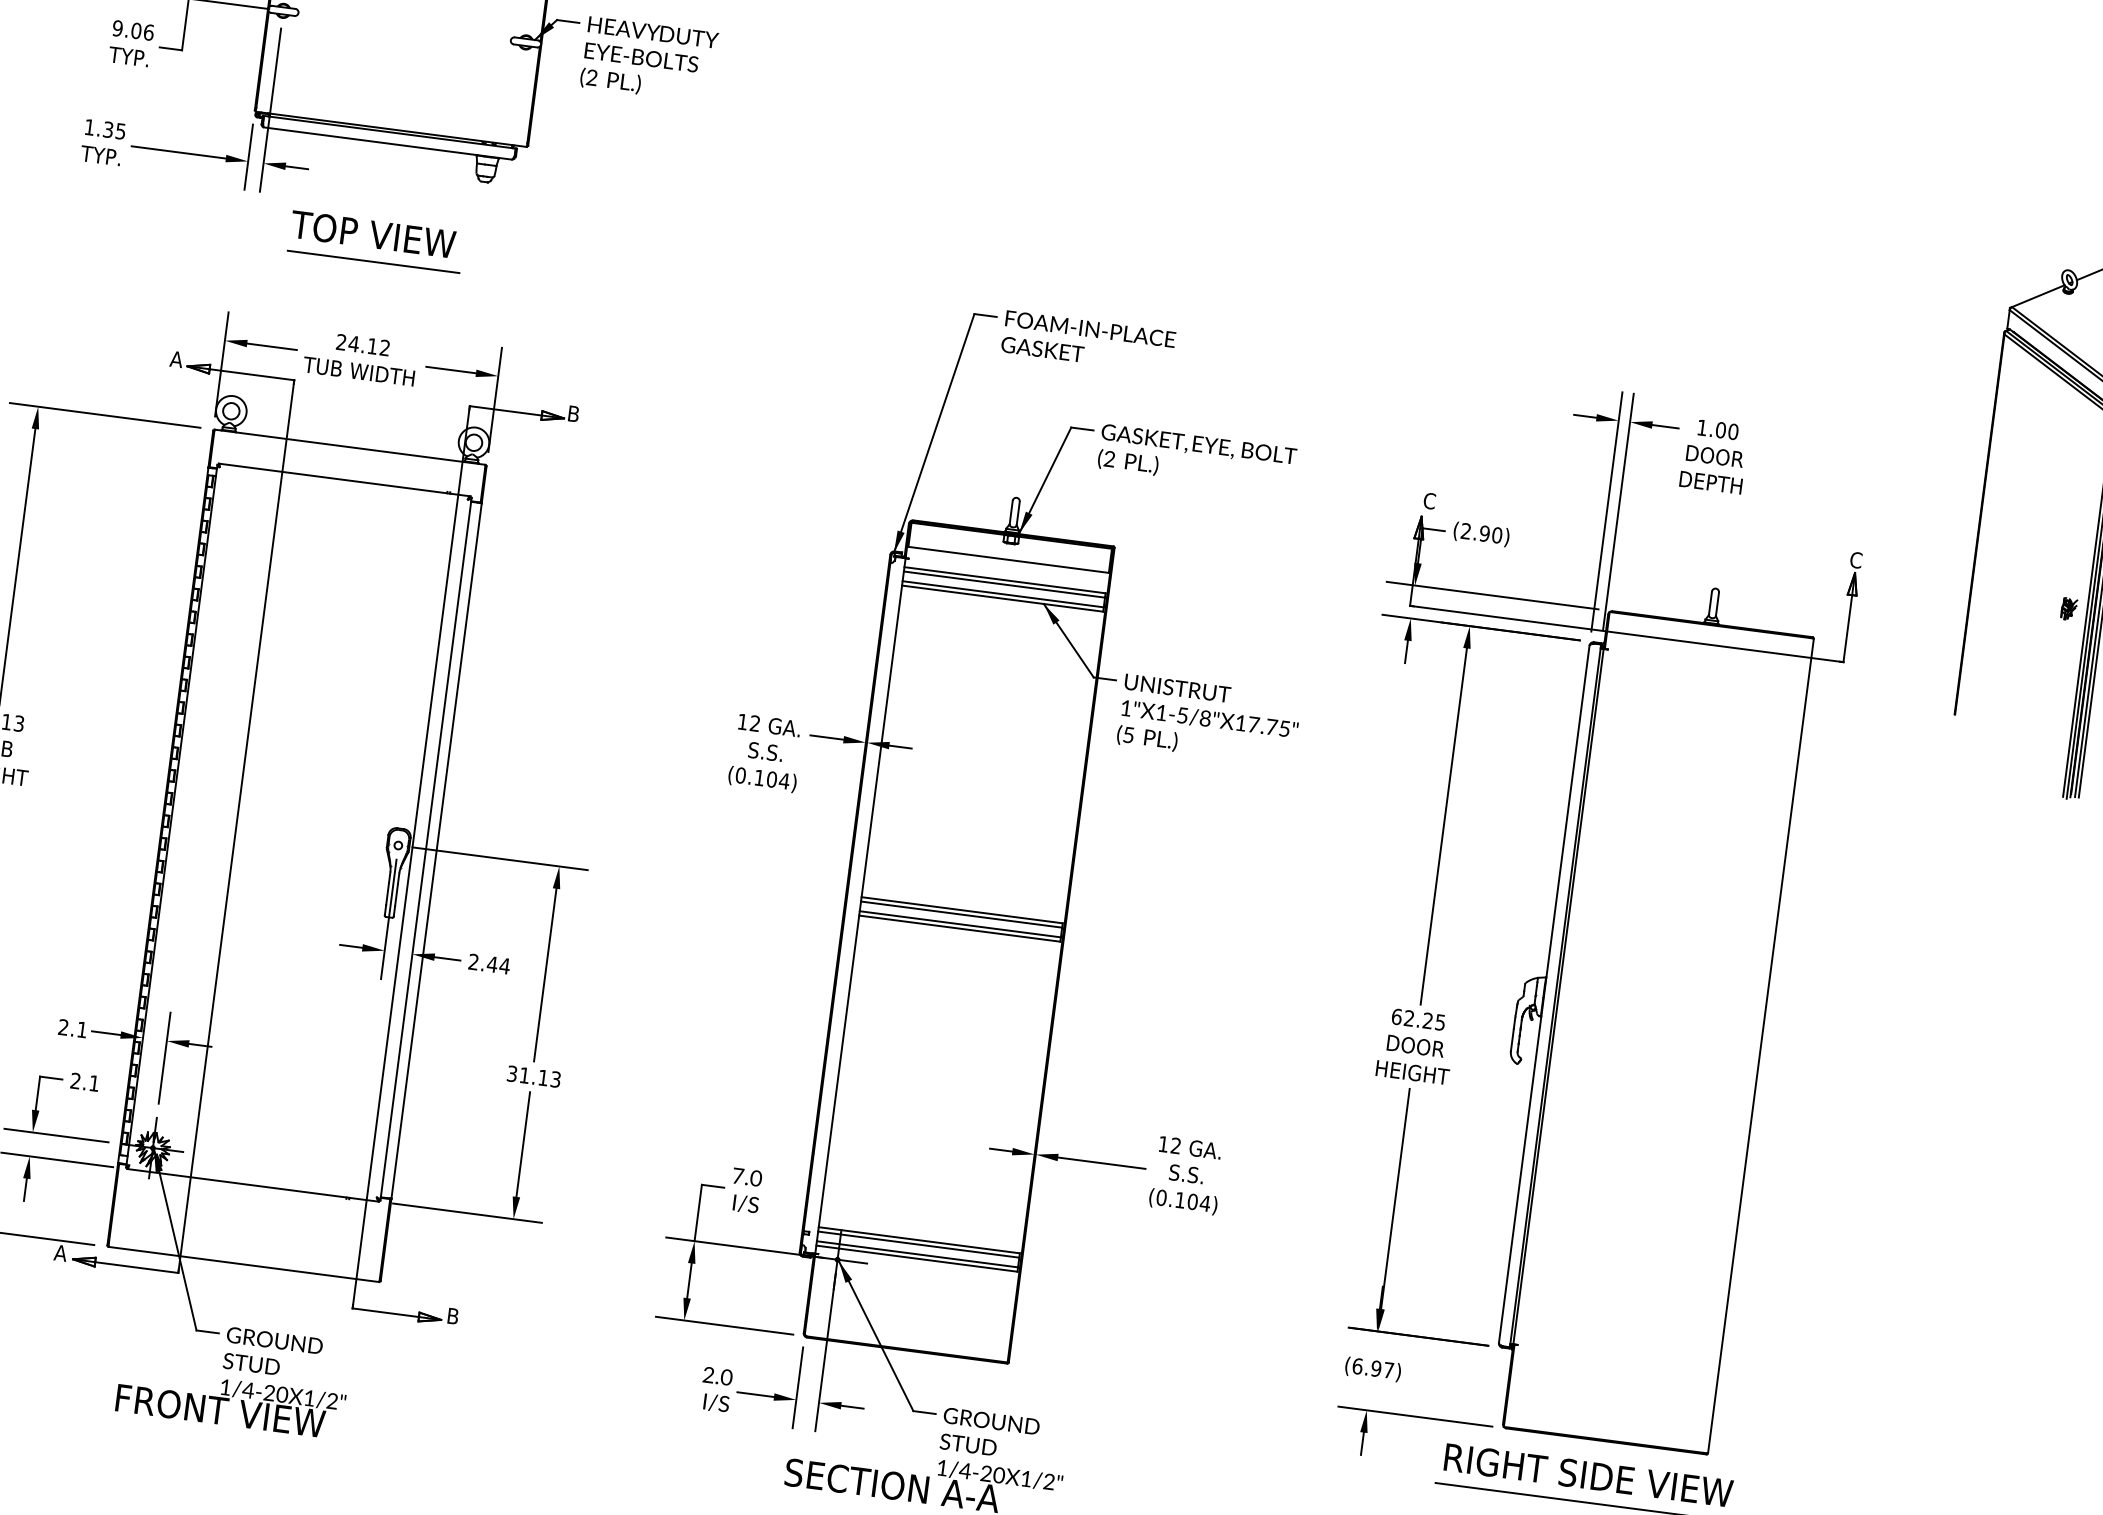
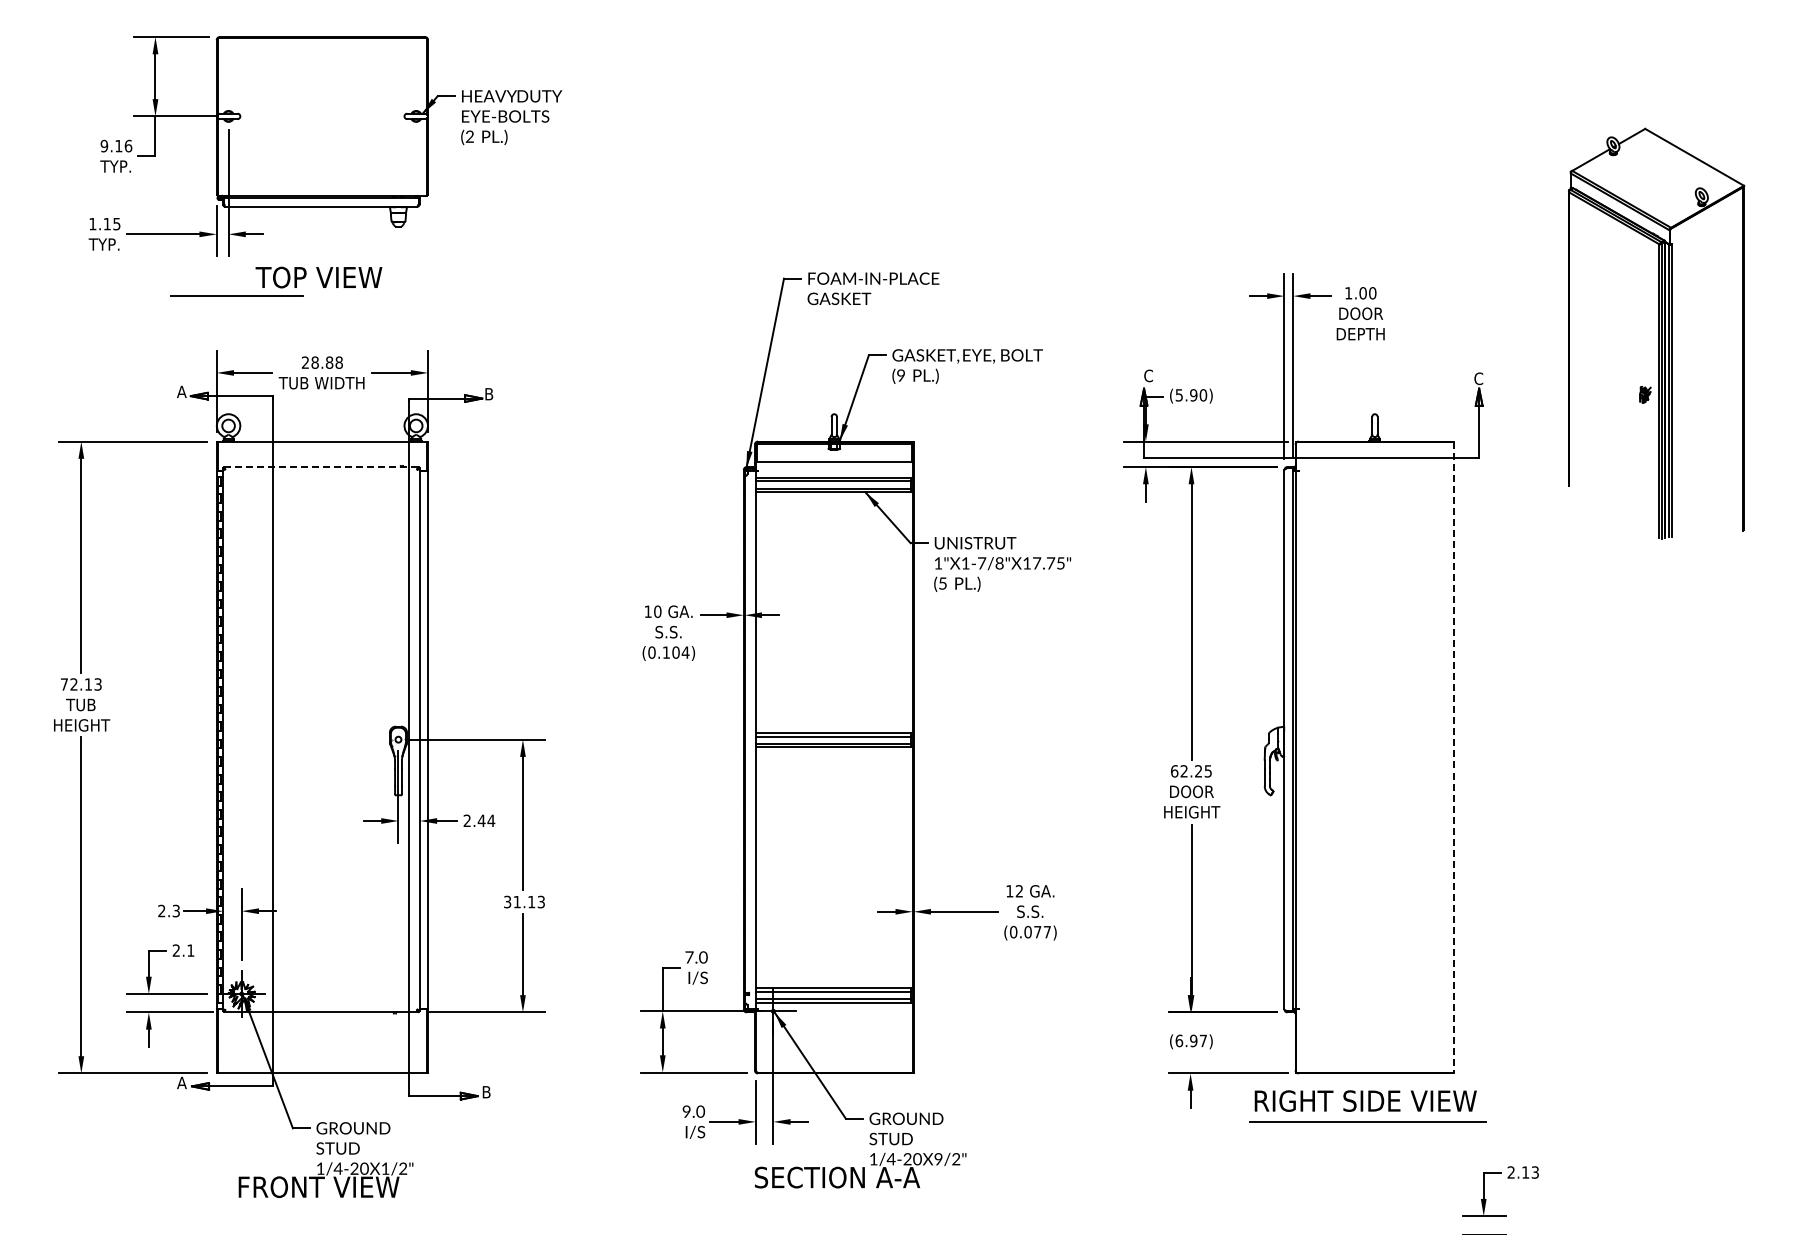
text: (136, 30) -> (118, 145), 9.06 -> 9.16
text: (107, 128) -> (106, 223), 1.35 -> 1.15
line: (373, 260) -> (236, 295), moved
text: (368, 345) -> (326, 362), 24.12 -> 28.88
text: (1109, 460) -> (901, 376), (2 -> (9
line: (345, 480) -> (322, 467), solid -> dashed
text: (1465, 531) -> (1178, 395), (2.90) -> (5.90)
text: (1183, 715) -> (982, 563), 1"X1-5/8"X17.75" -> 1"X1-7/8"X17.75"
text: (754, 723) -> (657, 611), 12 -> 10
text: (81, 1029) -> (175, 910), 2.1 -> 2.3
line: (1761, 1047) -> (1454, 758), solid -> dashed
text: (1192, 1200) -> (1037, 931), (0.104) -> (0.077)
text: (708, 1374) -> (686, 1111), 2.0 -> 9.0
text: (1026, 1479) -> (938, 1159), 1/4-20X1/2" -> 1/4-20X9/2"

